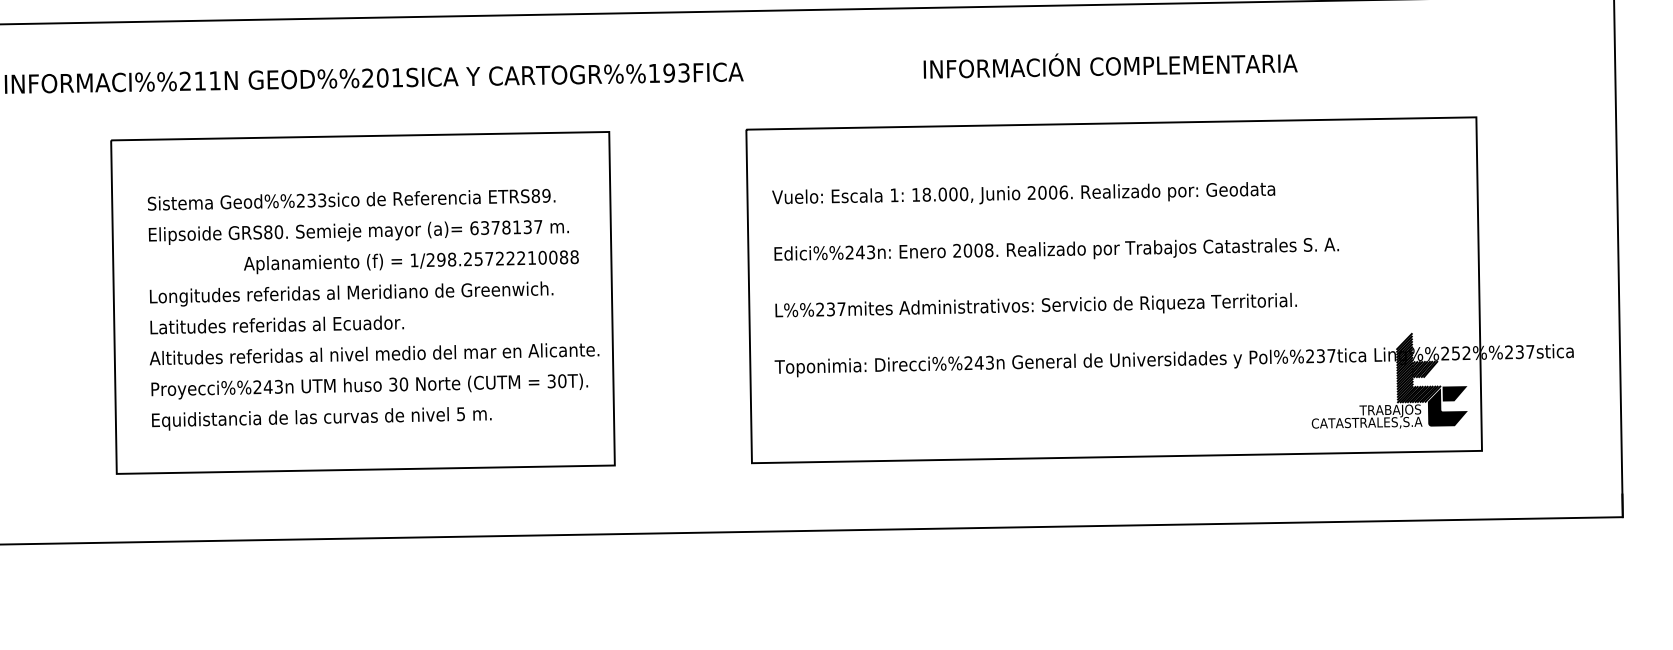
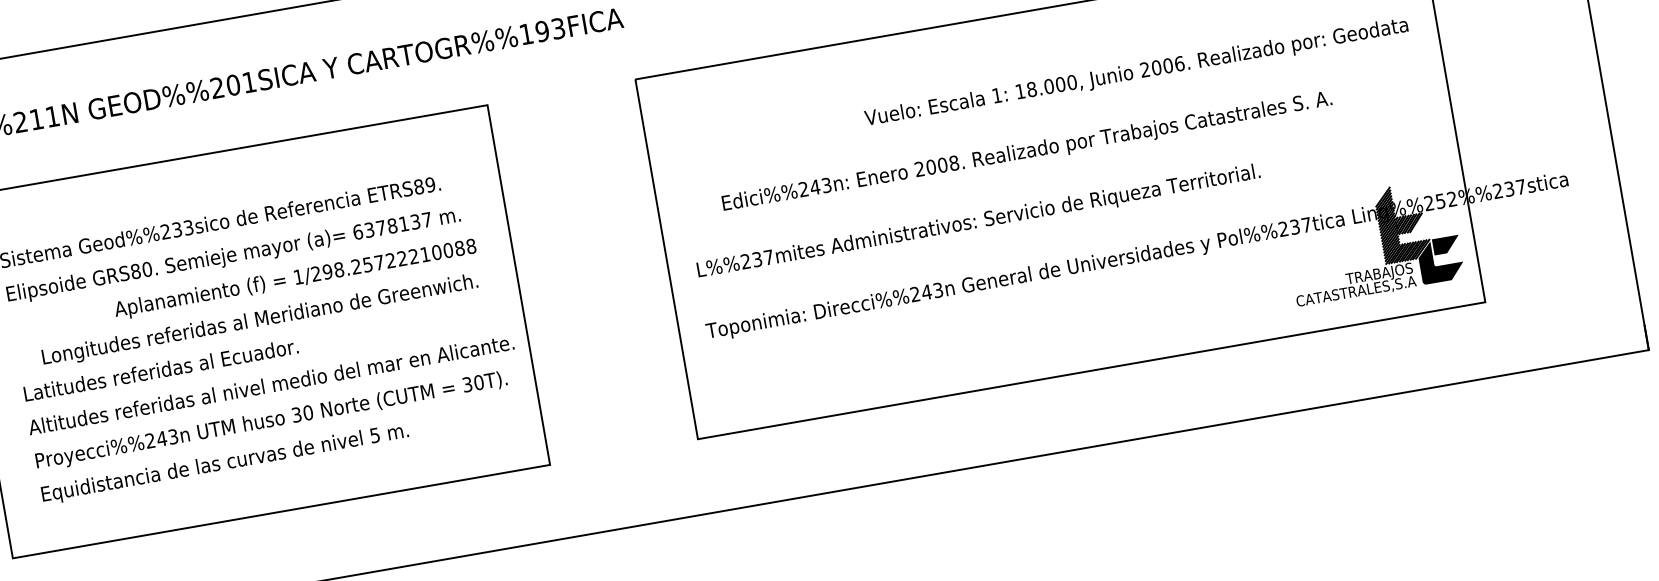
text: (1023, 193) -> (1136, 71), moved
text: (1056, 248) -> (1026, 149), moved
text: (351, 293) -> (259, 319), moved

